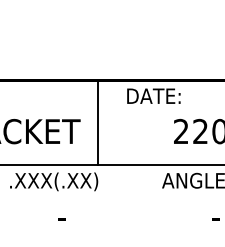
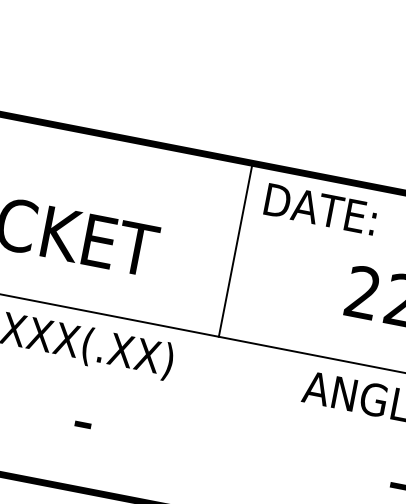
line: (97, 122) -> (235, 248), moved

